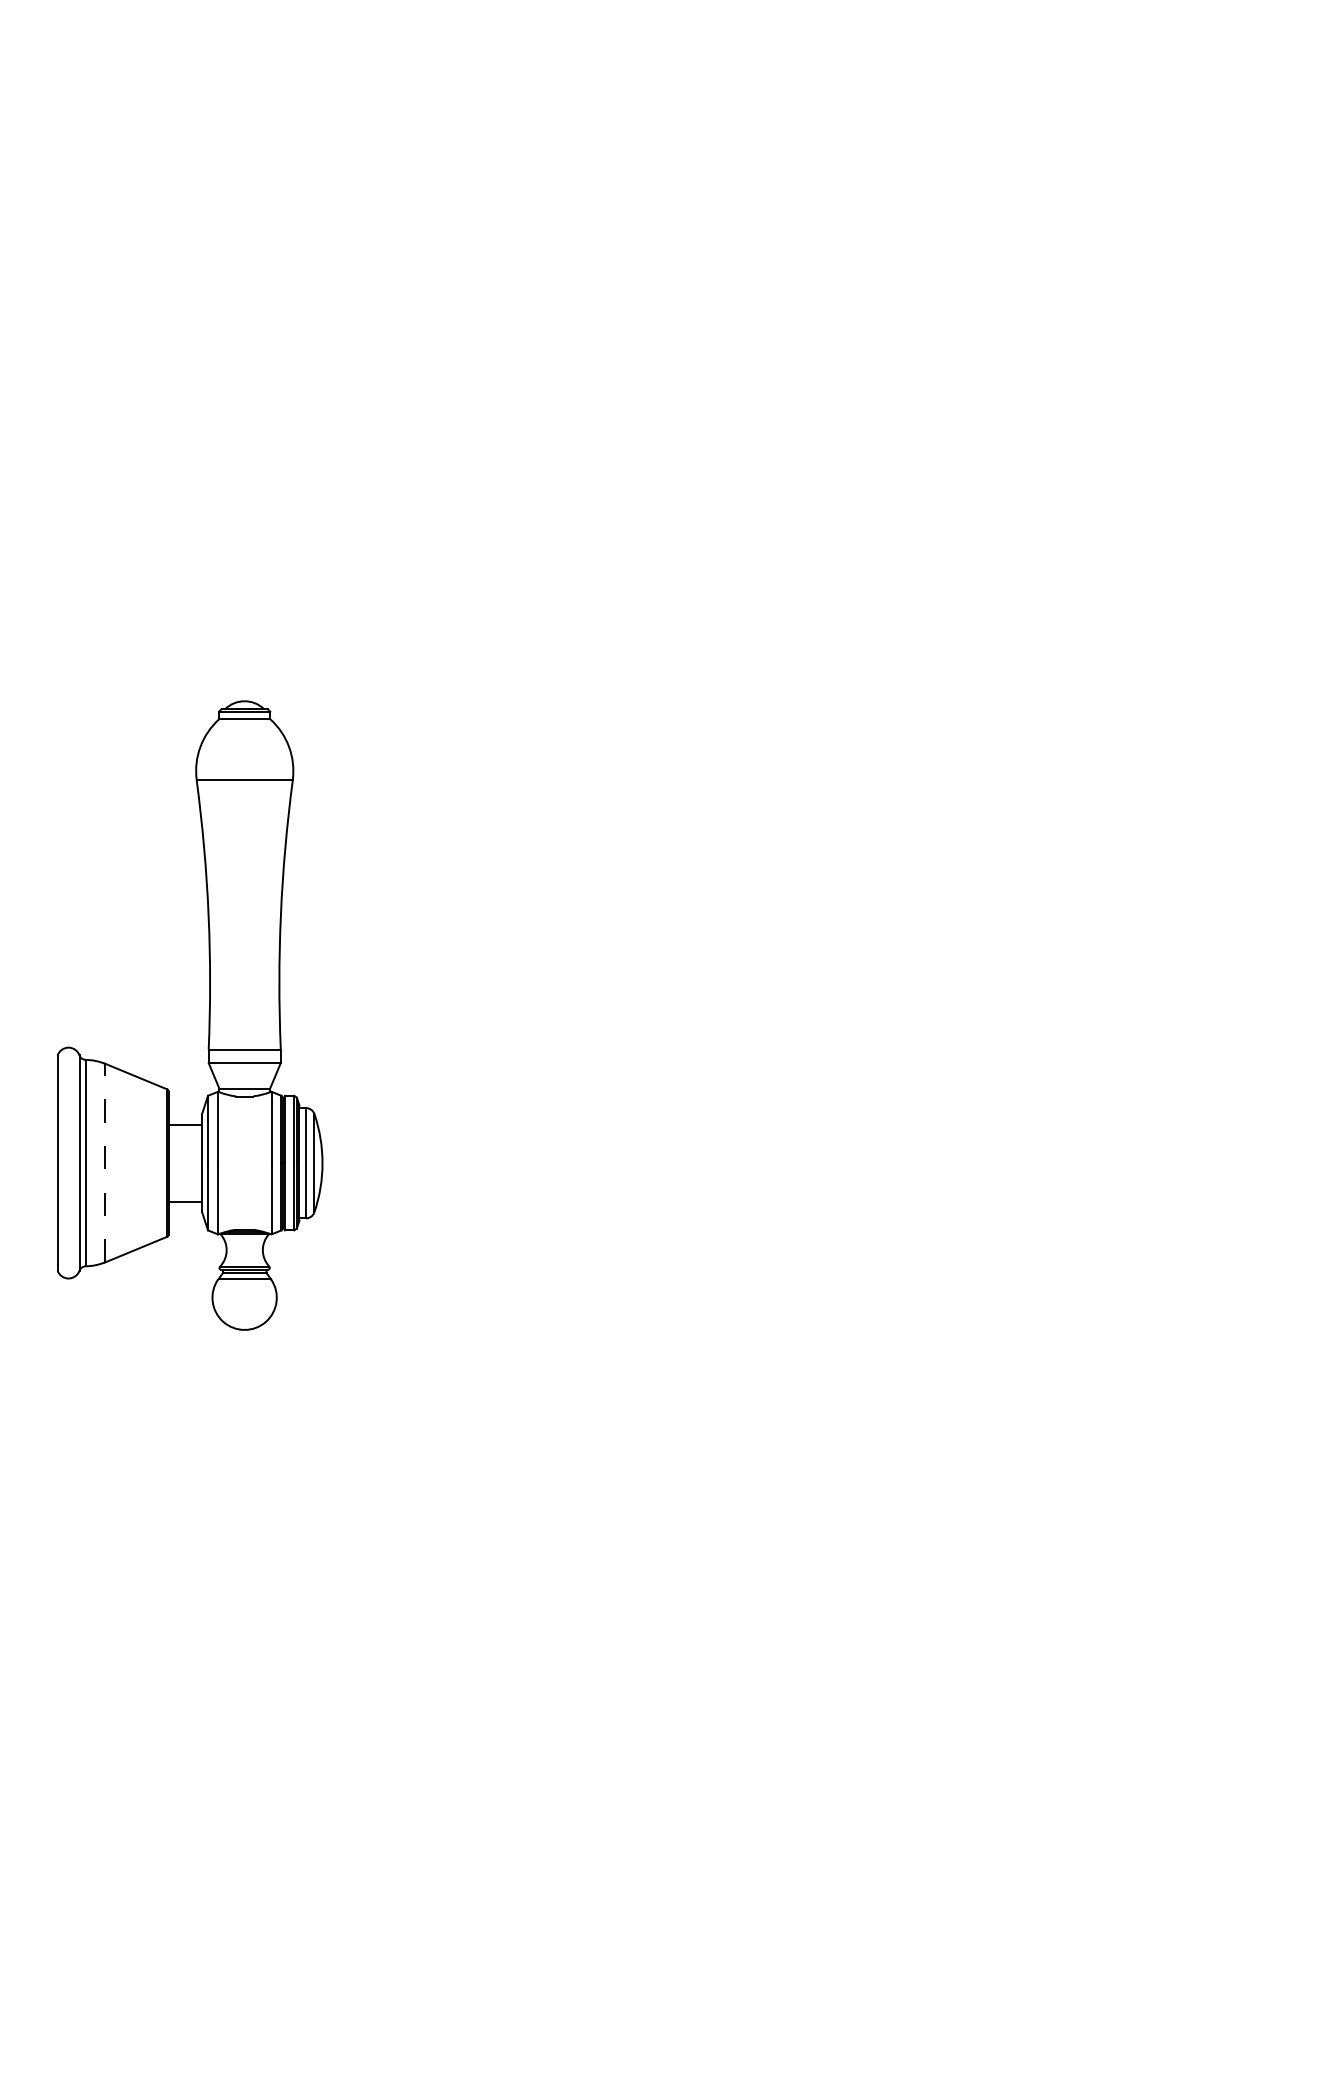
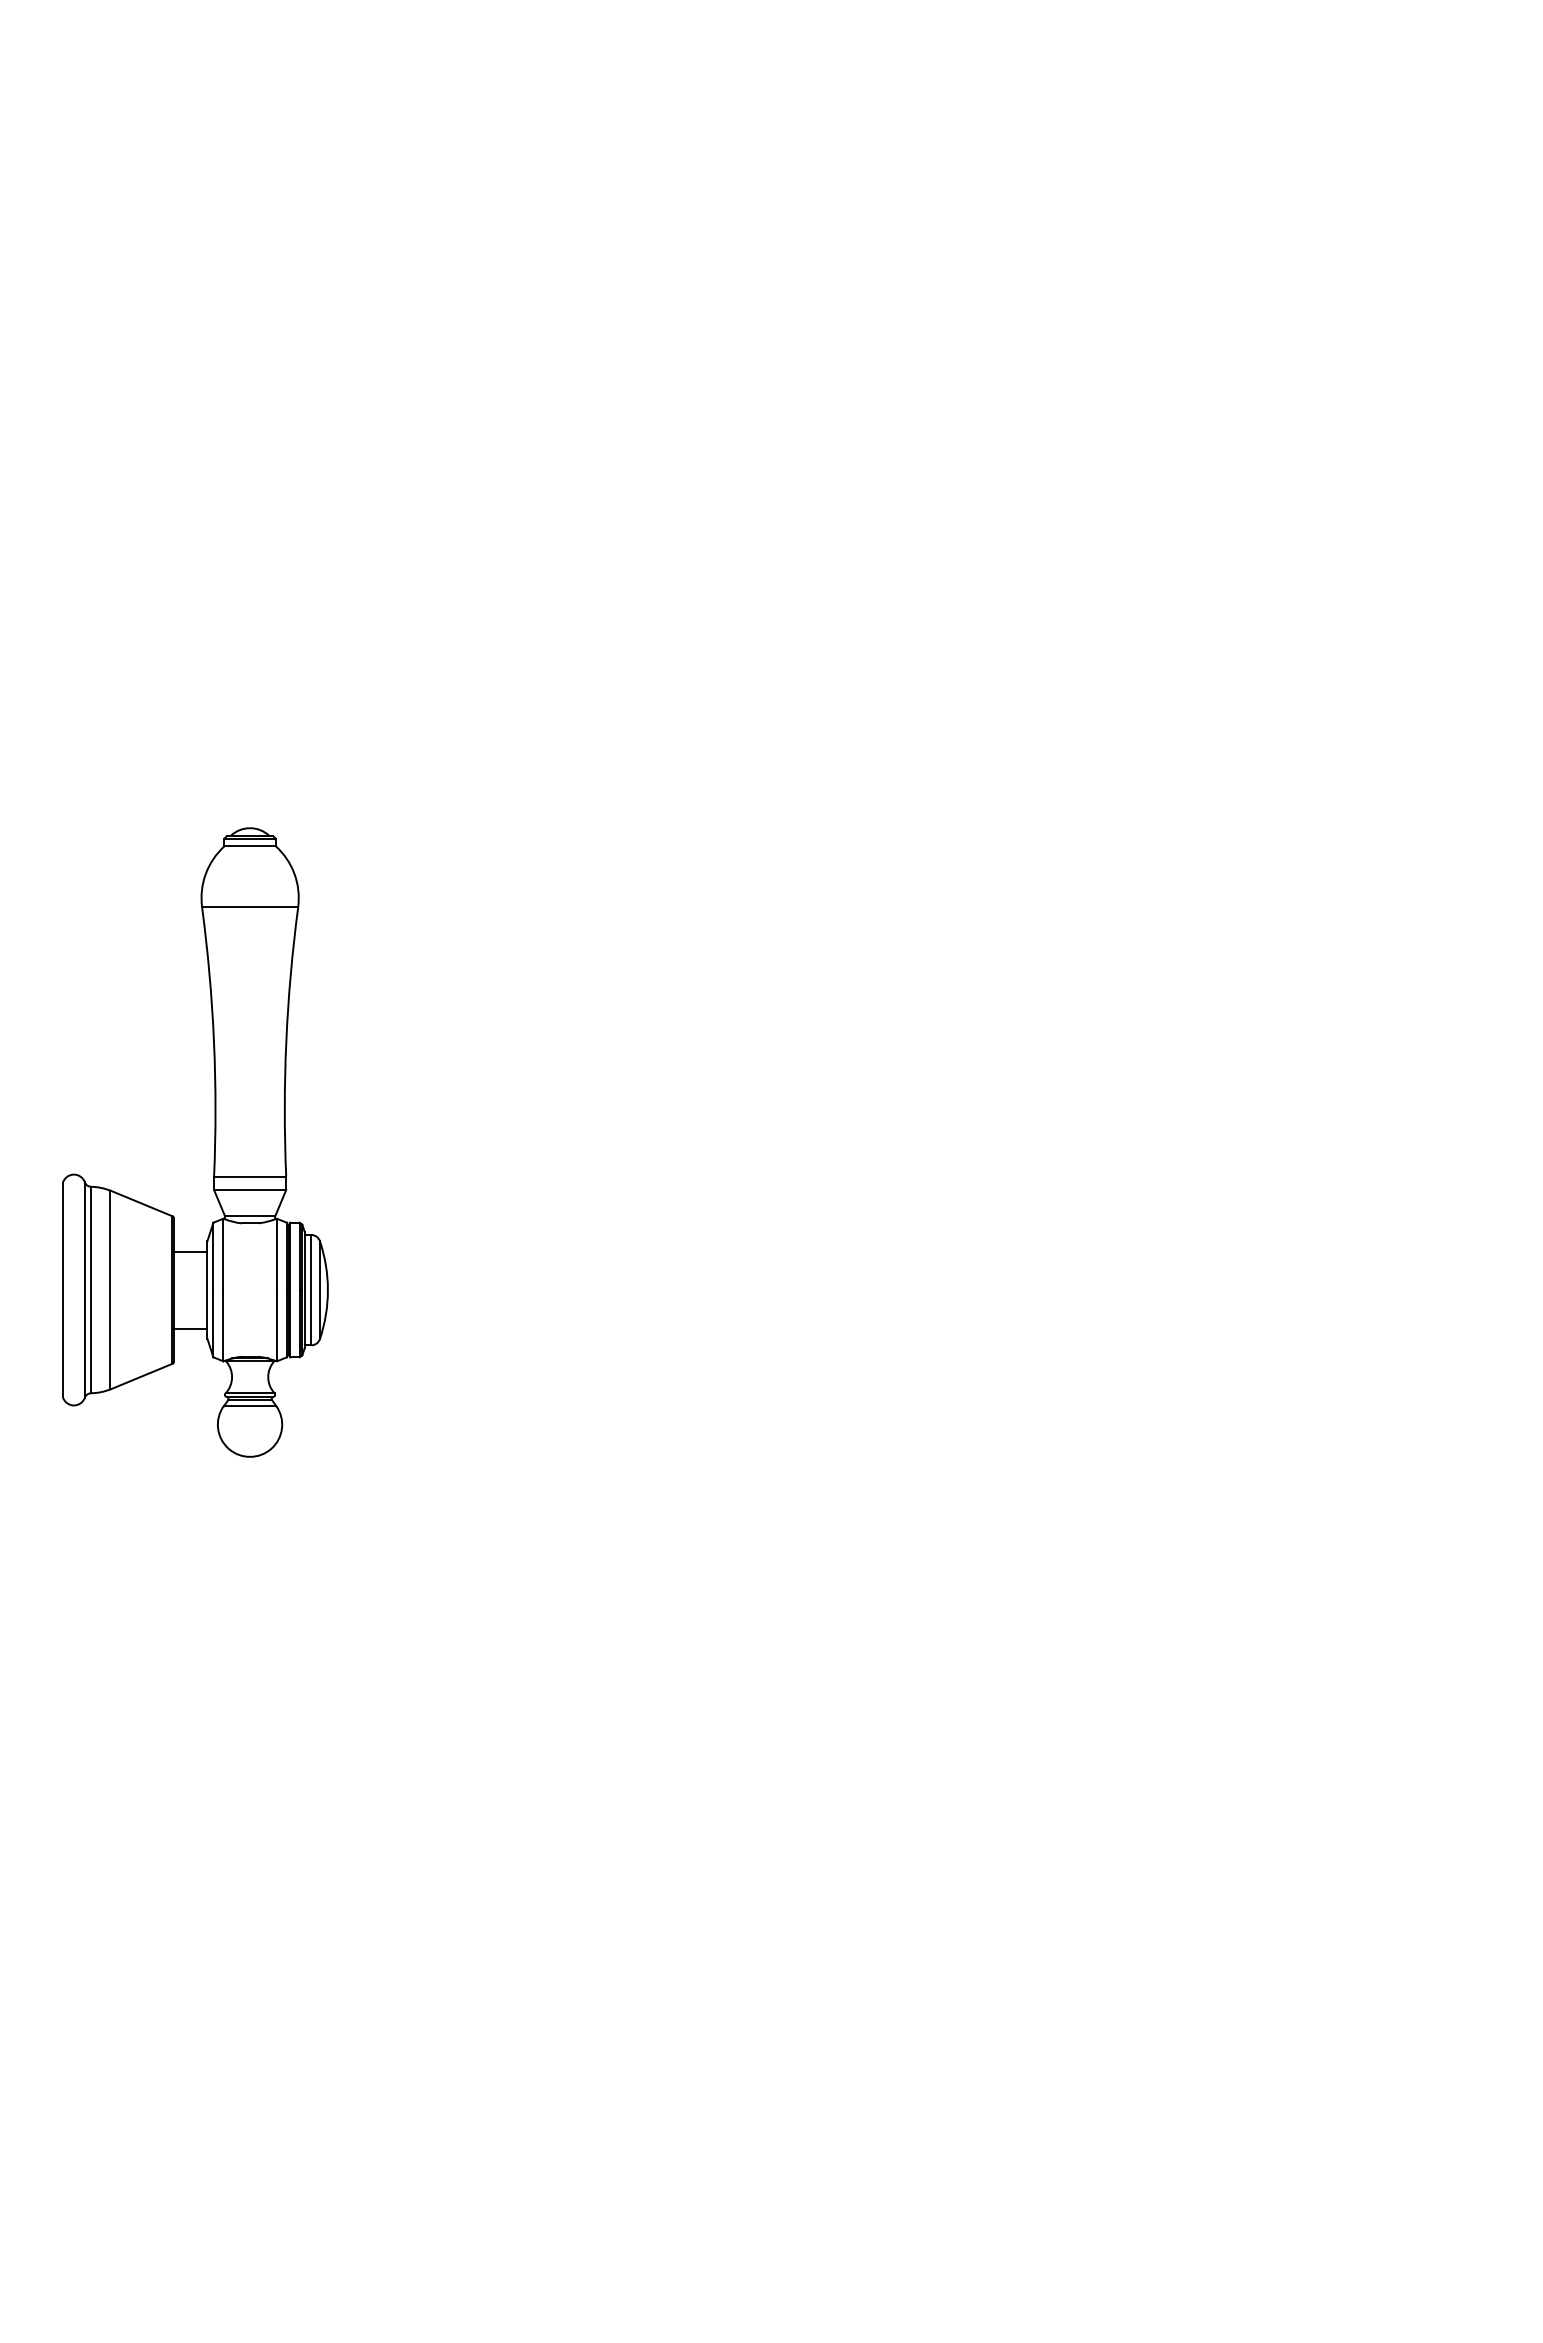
line: (105, 1162) -> (110, 1289), dashed -> solid

